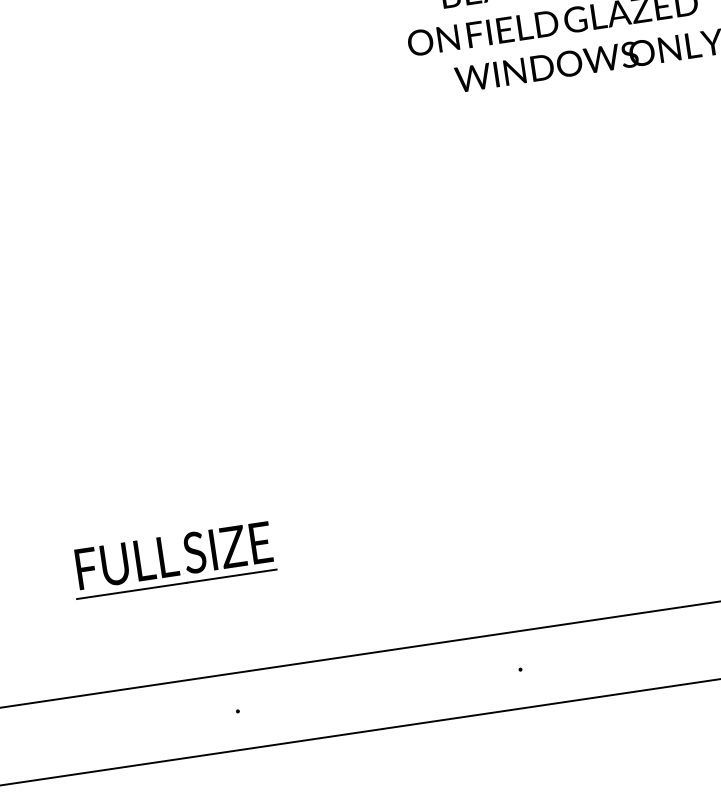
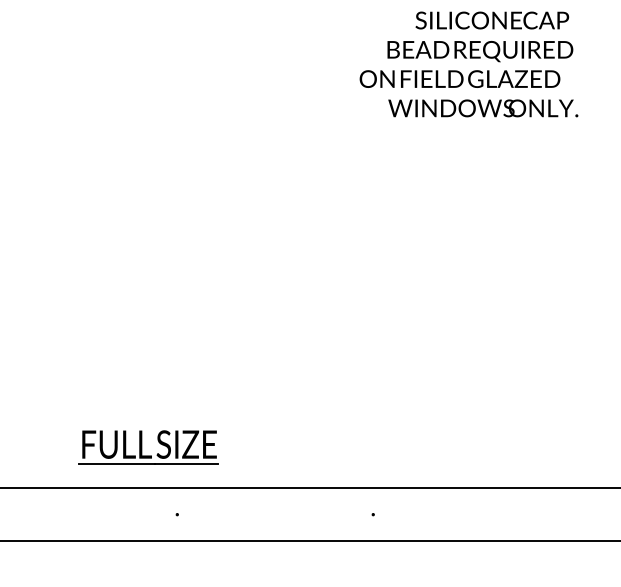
part: (173, 560) -> (148, 447), moved

